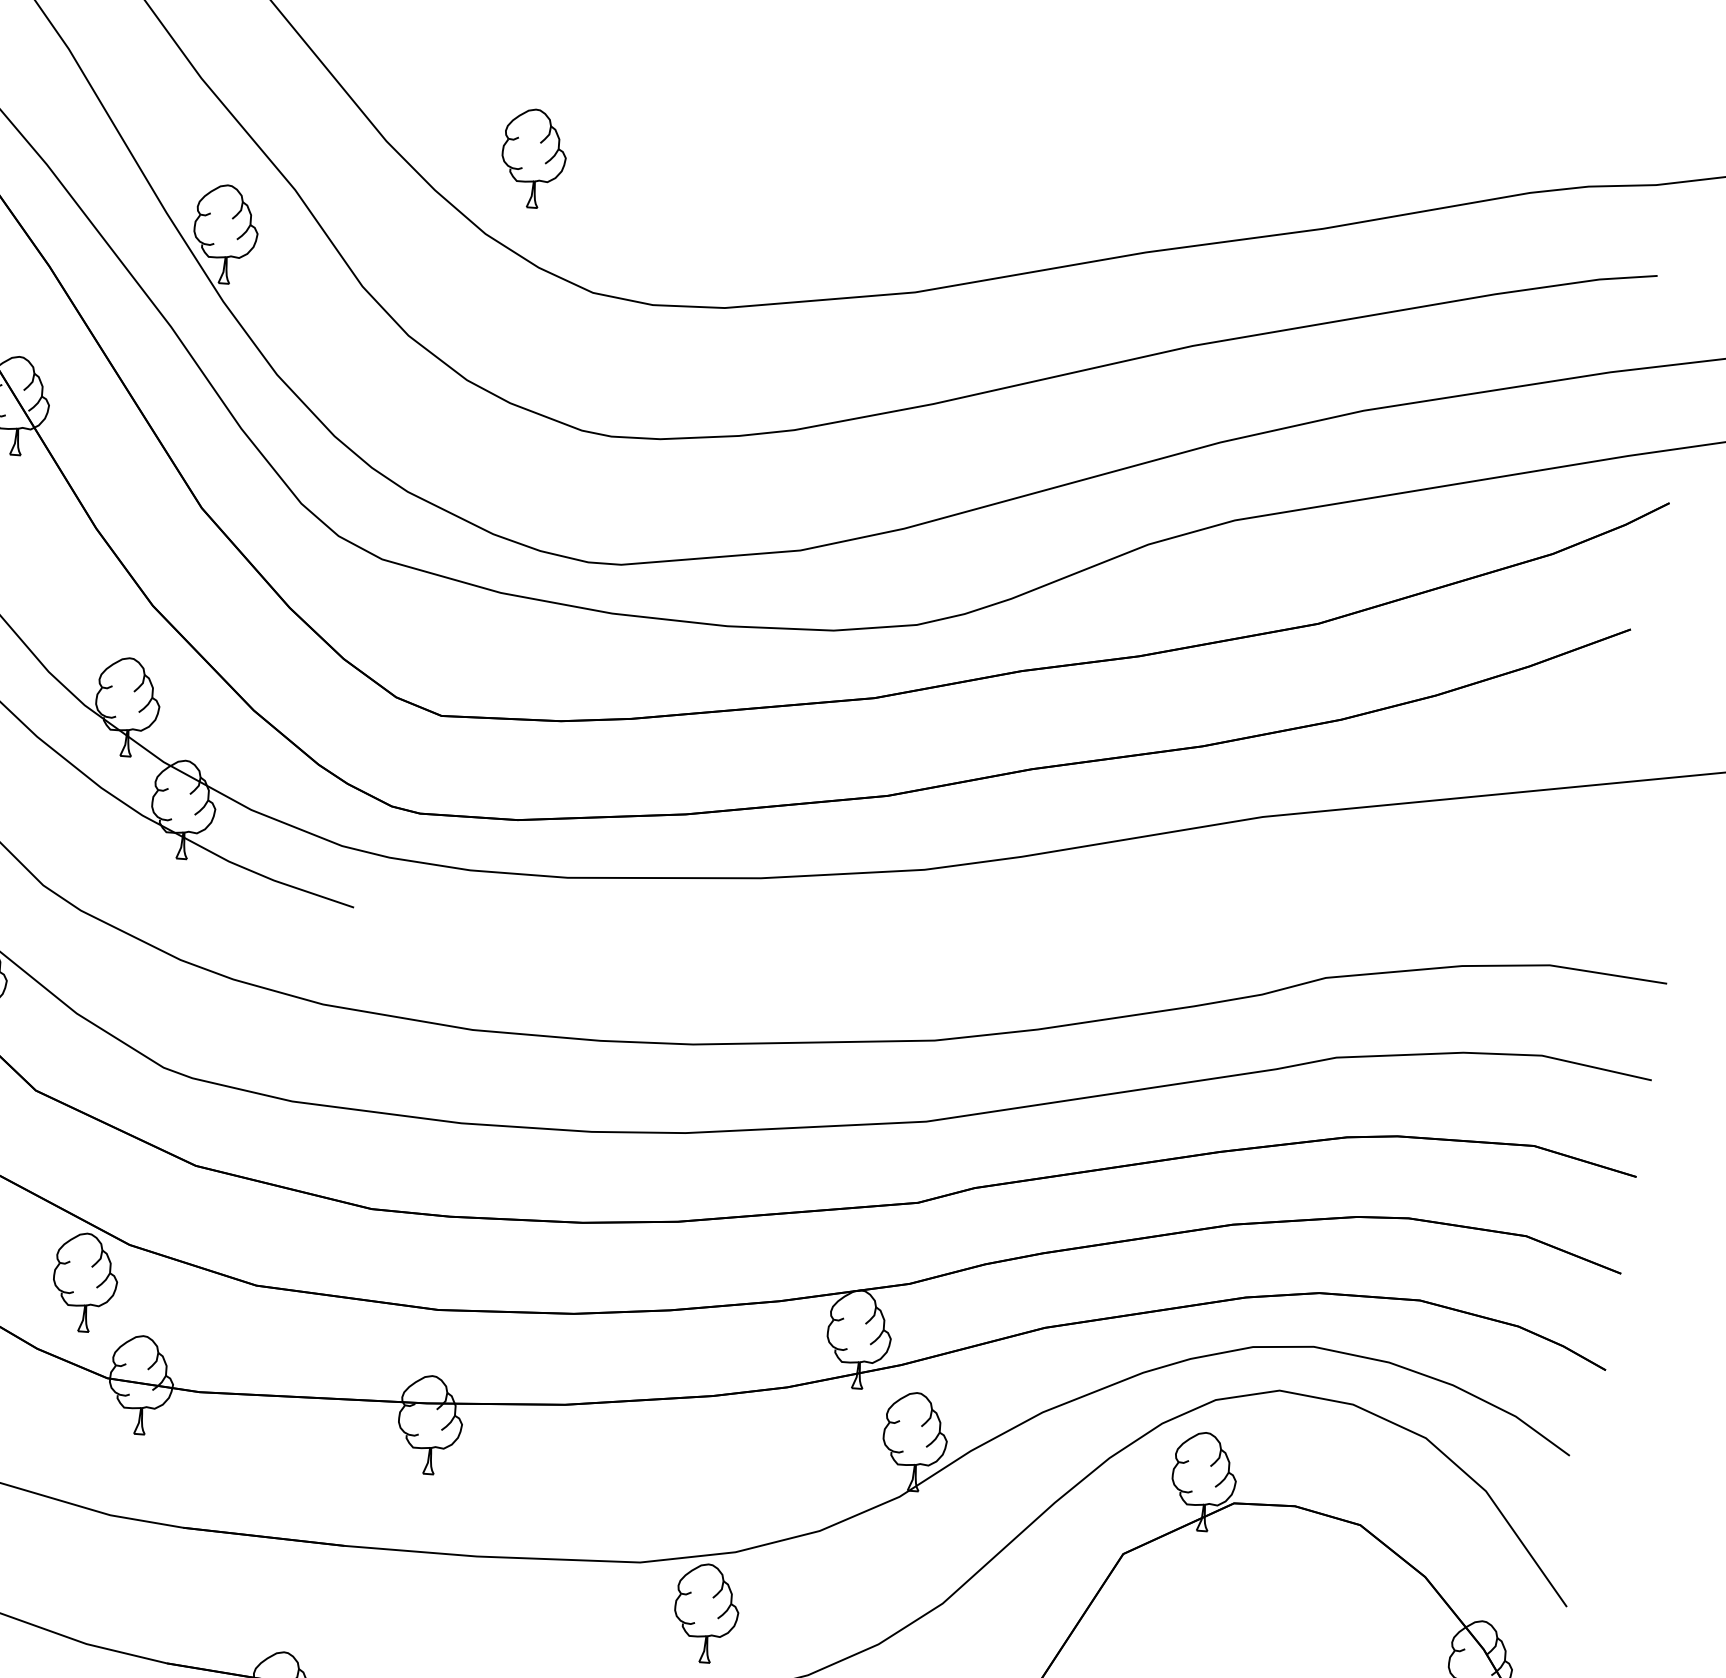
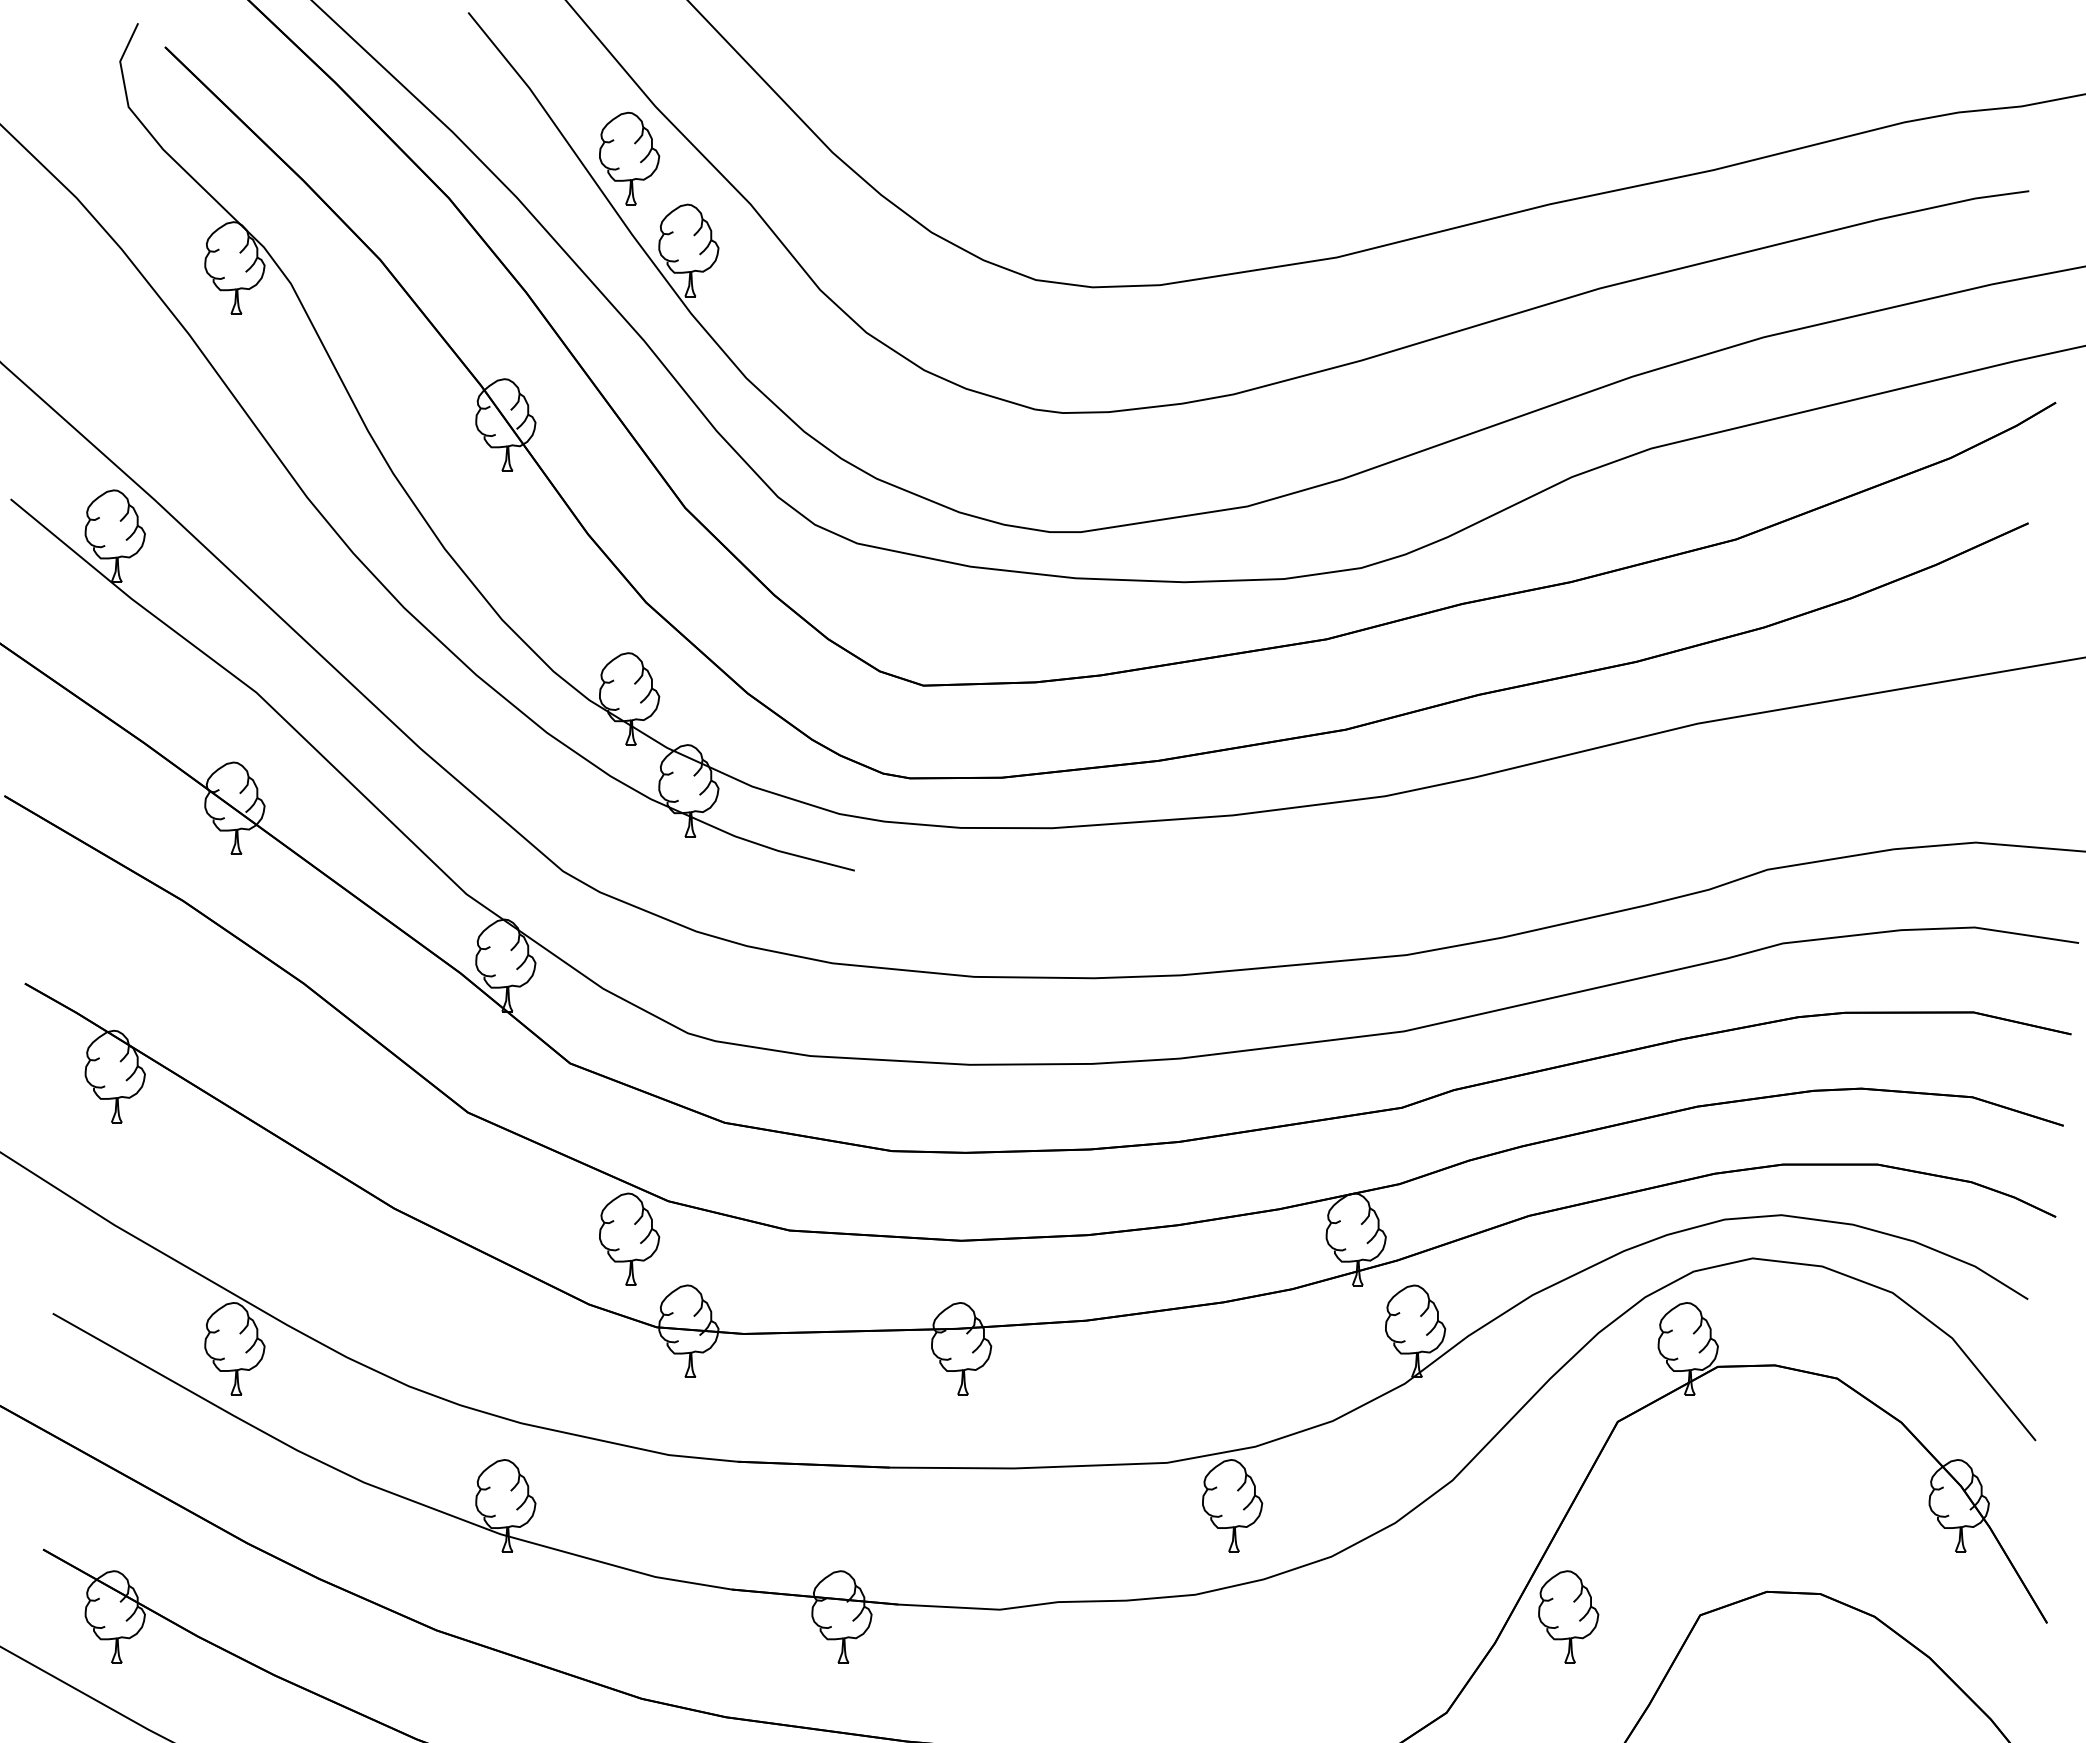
part: (533, 158) -> (629, 158), moved

